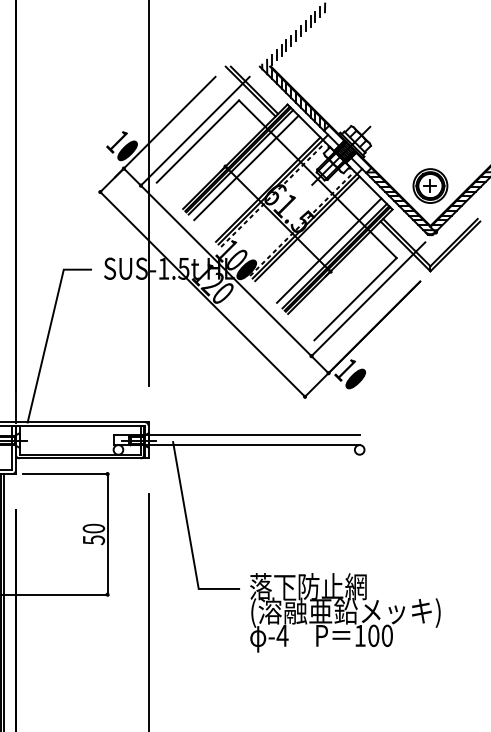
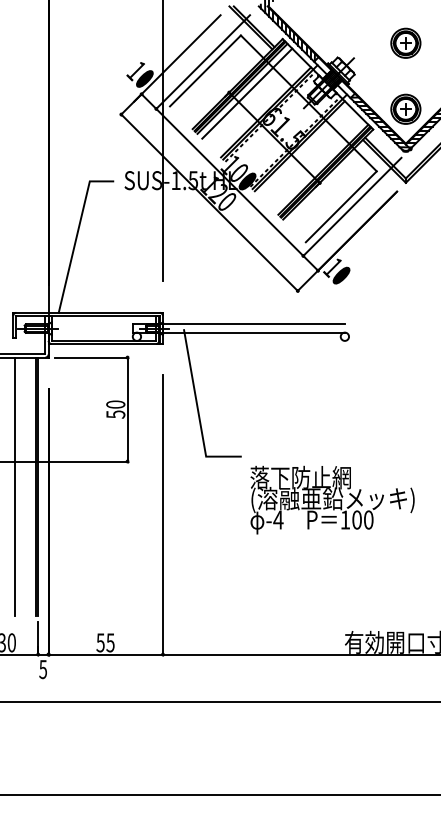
part: (430, 108) -> (405, 42), added
line: (329, 251) -> (318, 165), removed
text: (345, 612) -> (332, 499), moved

